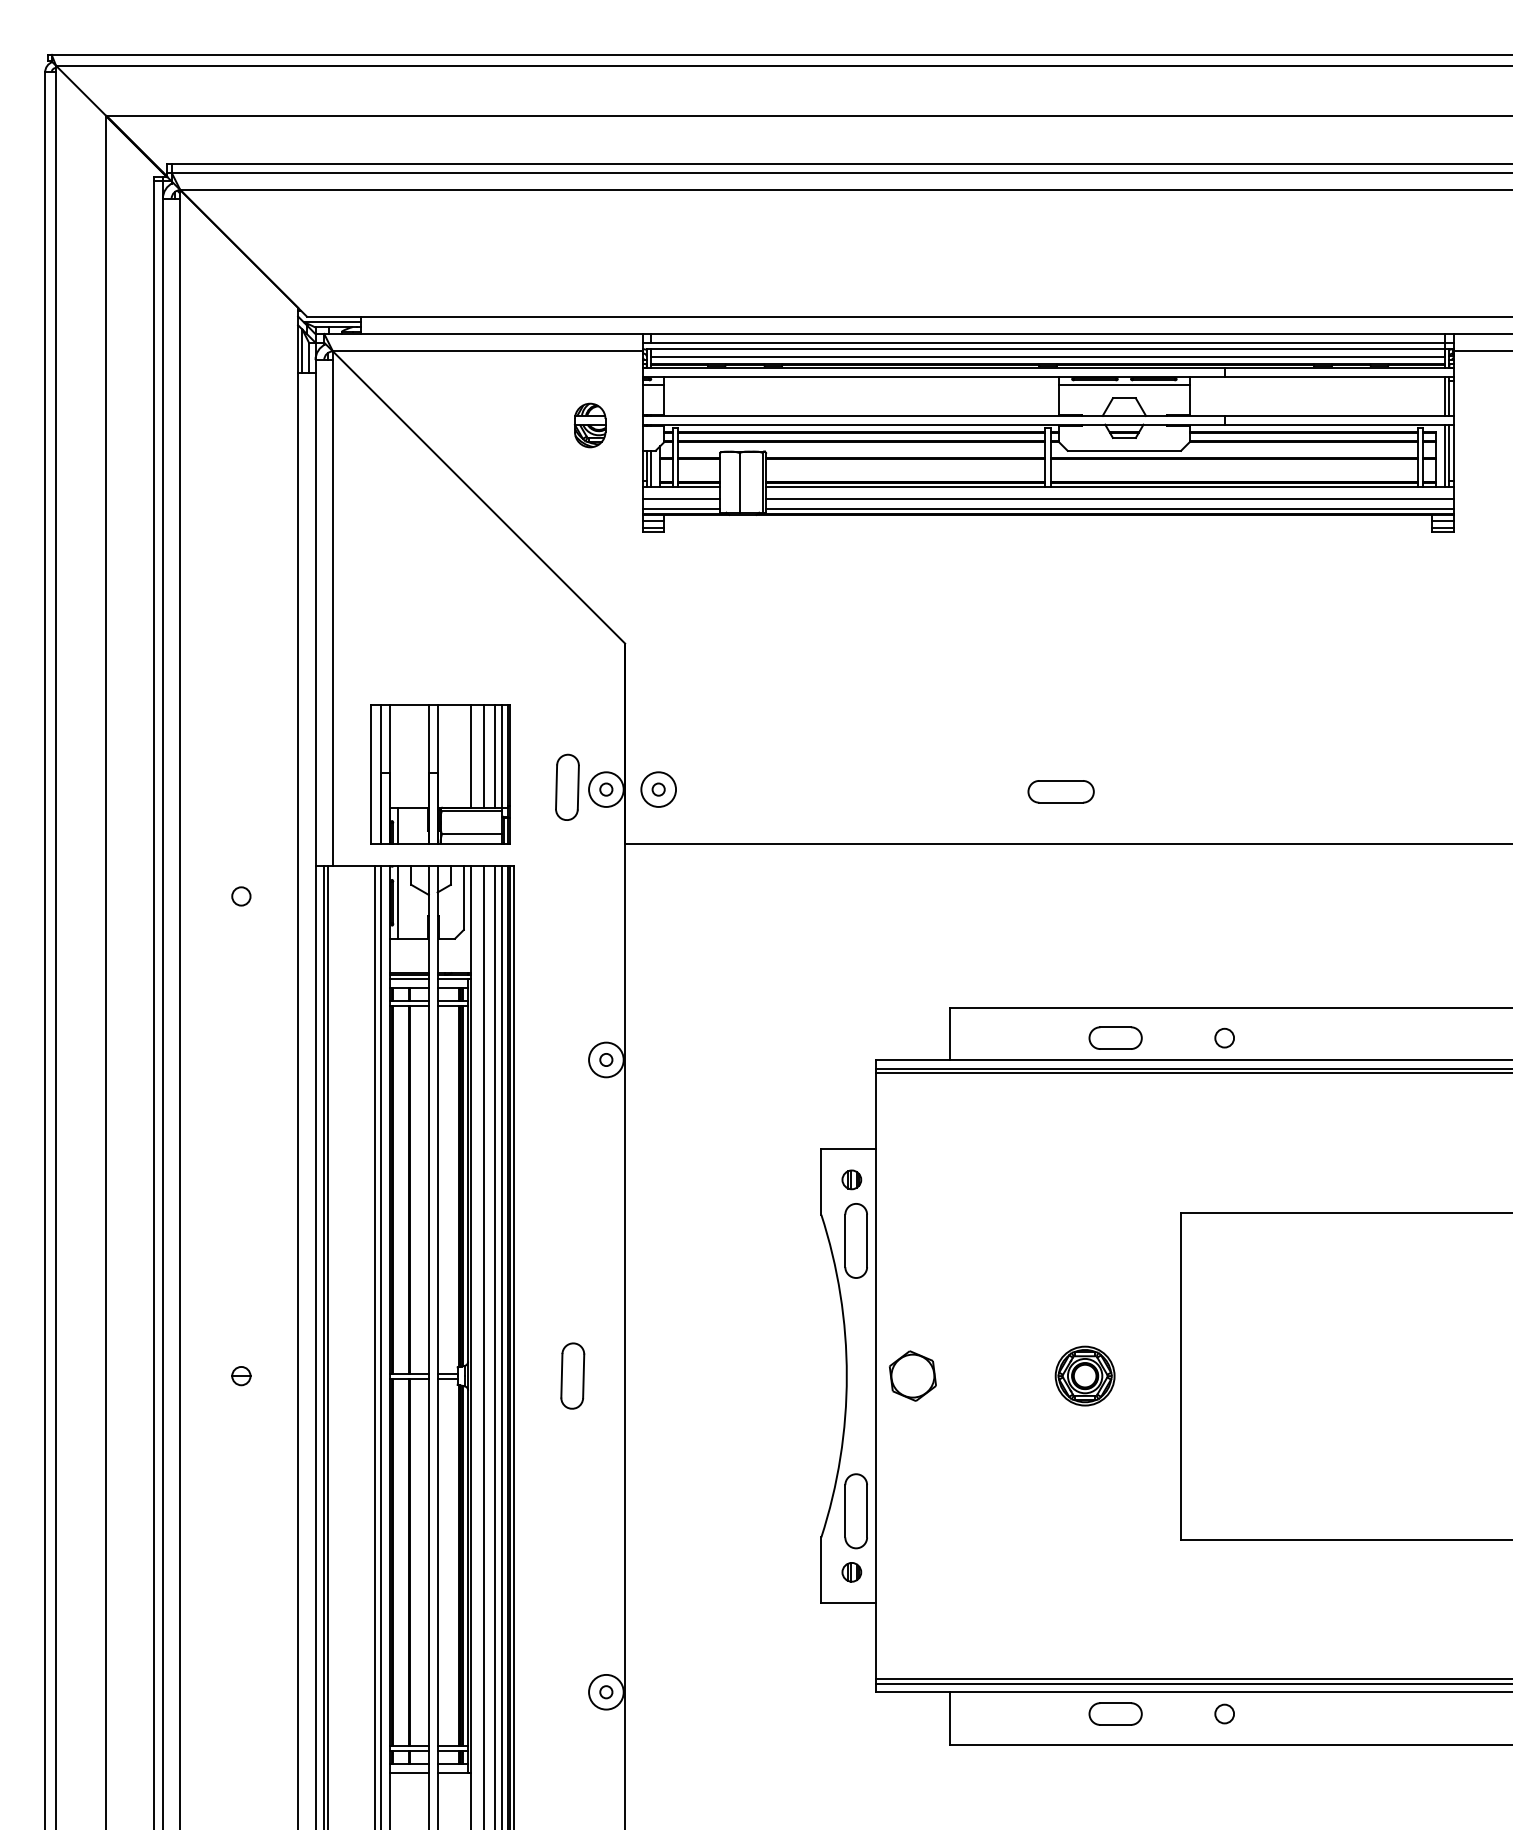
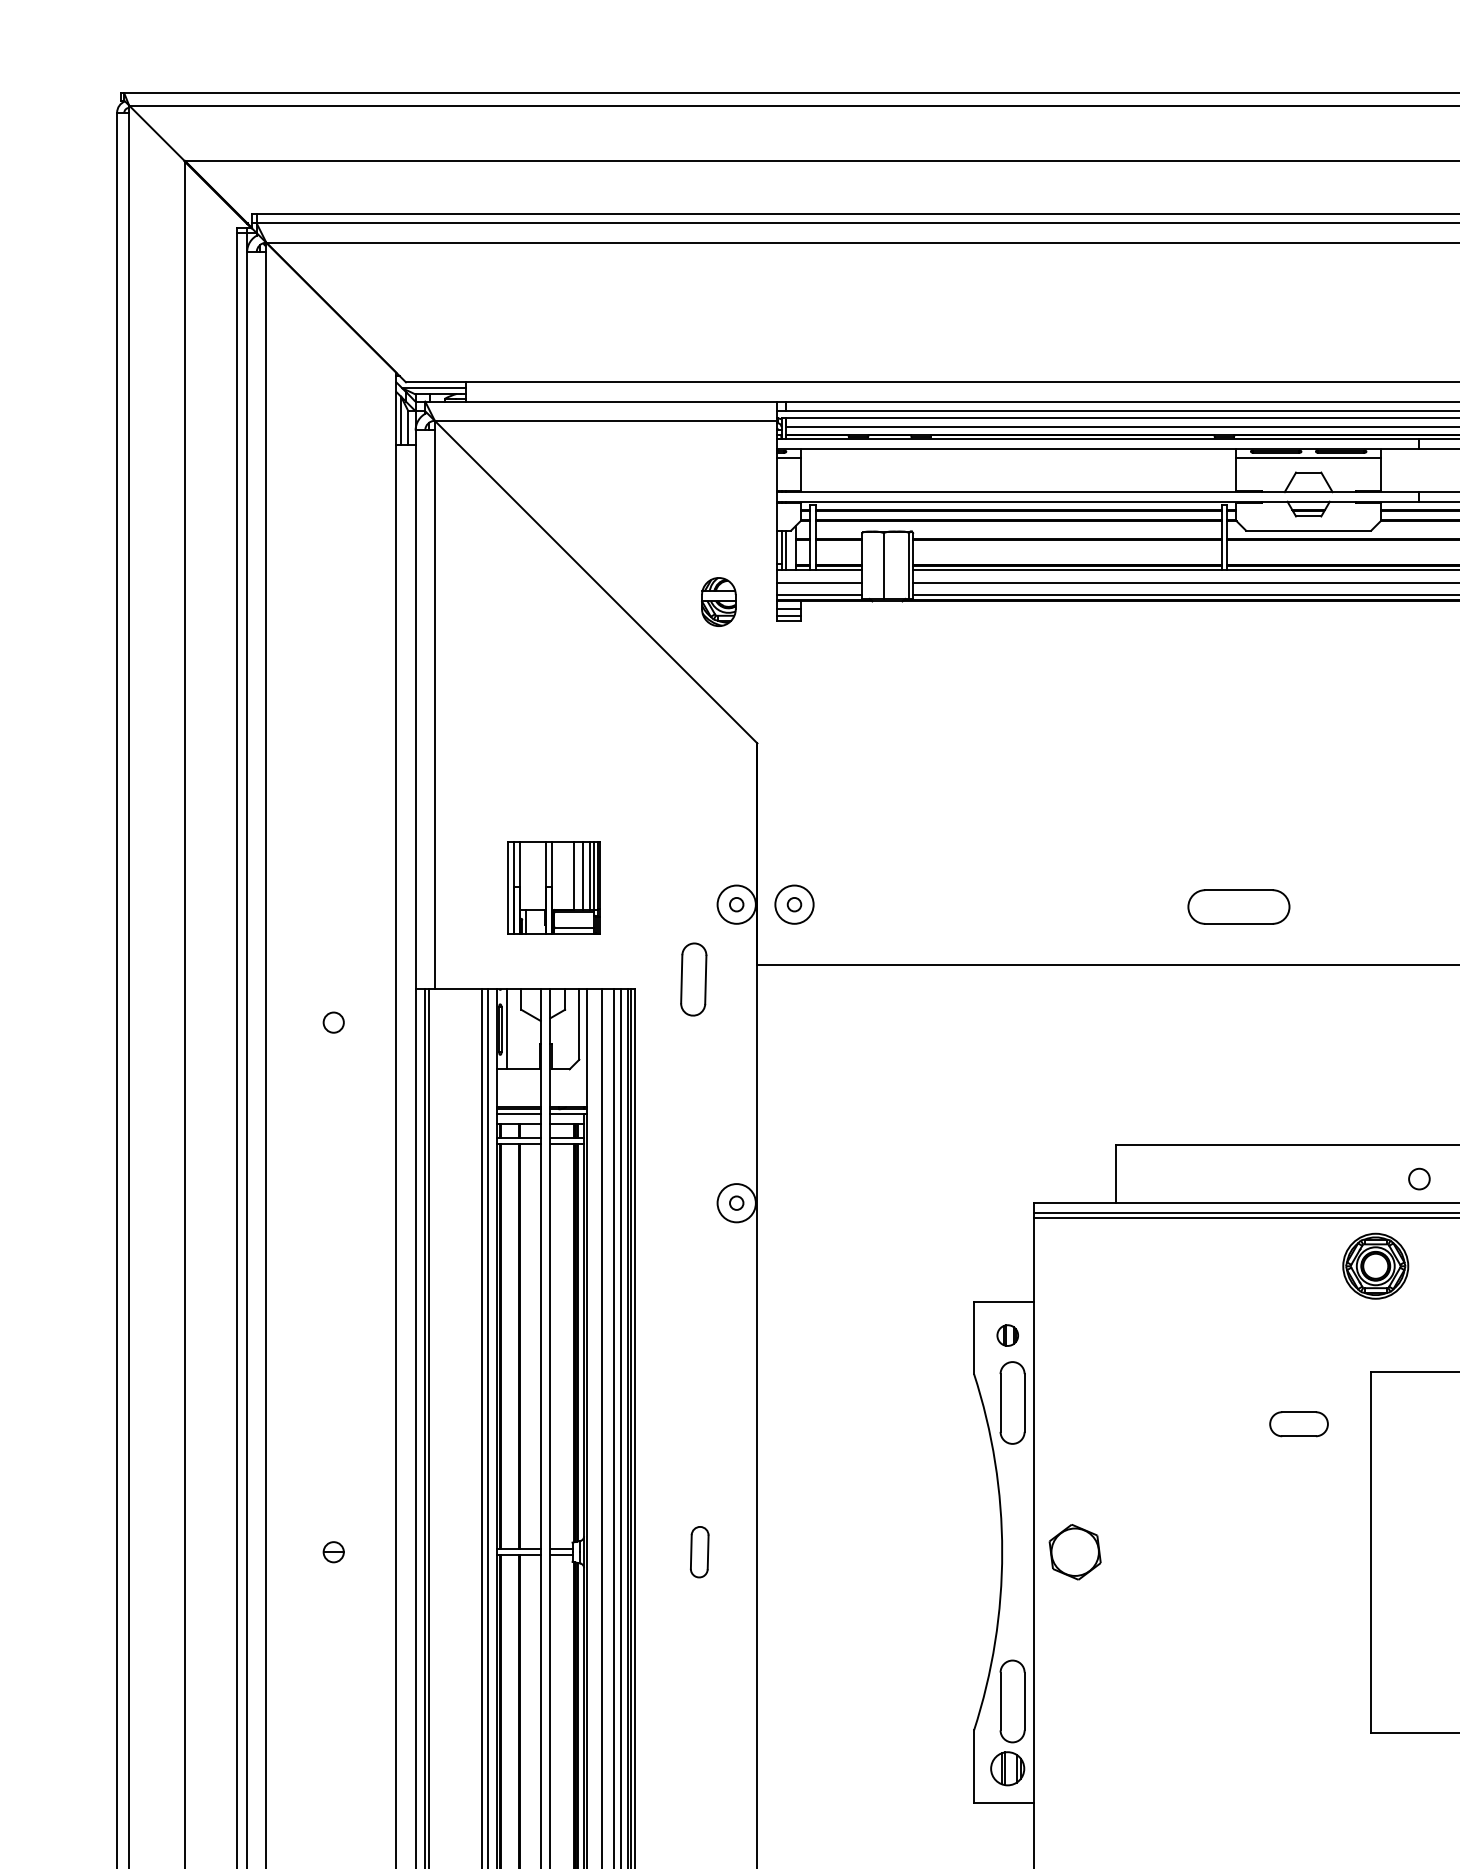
part: (590, 425) -> (719, 602), moved
part: (440, 774) -> (553, 887), size x0.6
part: (567, 786) -> (693, 978), moved
part: (1060, 791) -> (1238, 906), size x1.4
part: (1115, 1037) -> (1298, 1423), moved
part: (572, 1375) -> (699, 1551), size x0.7
part: (1084, 1375) -> (1375, 1265), moved
part: (851, 1572) -> (1007, 1769), size x1.6

